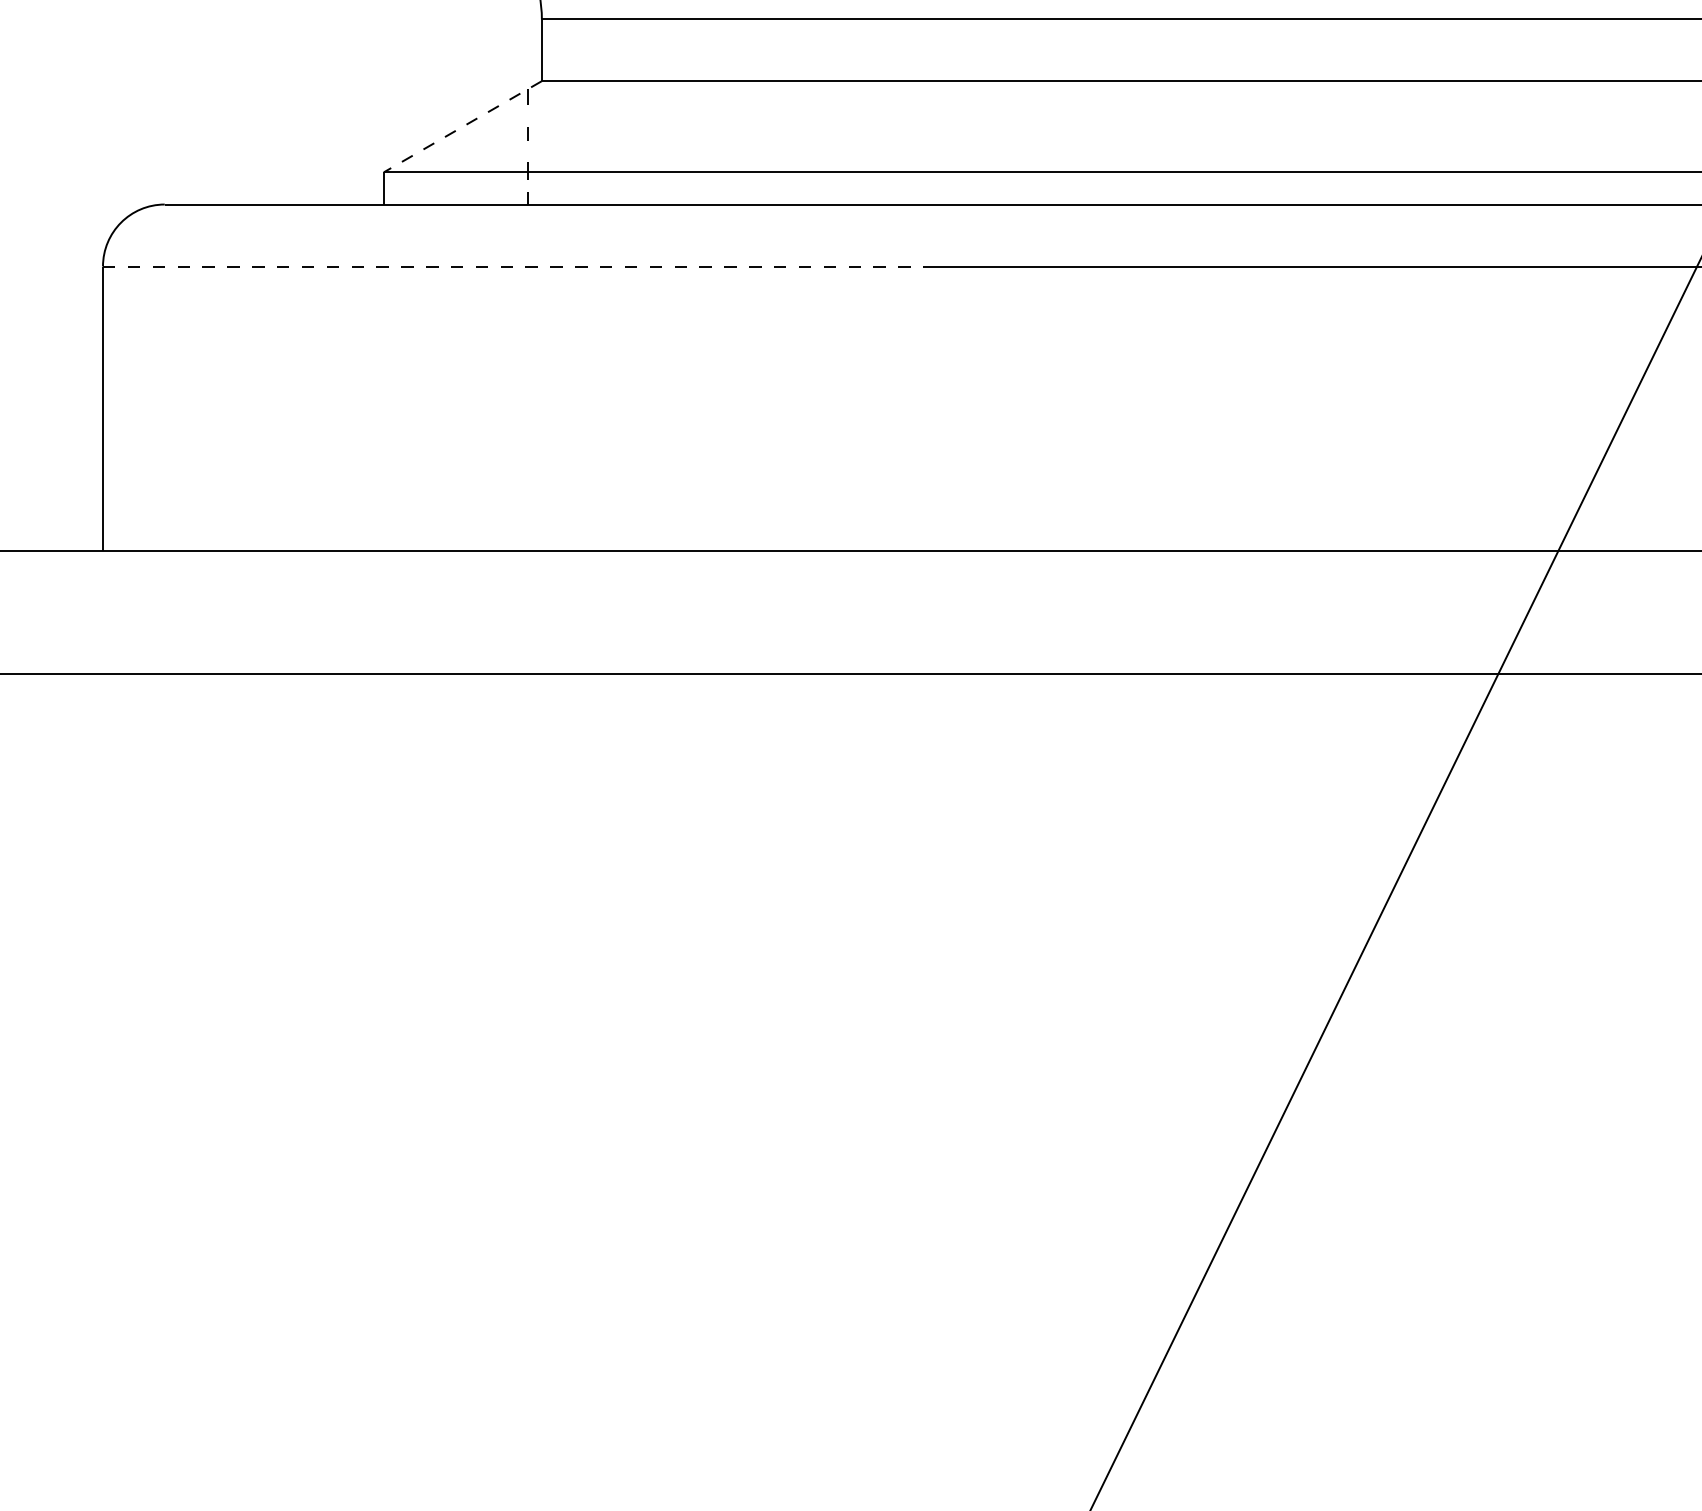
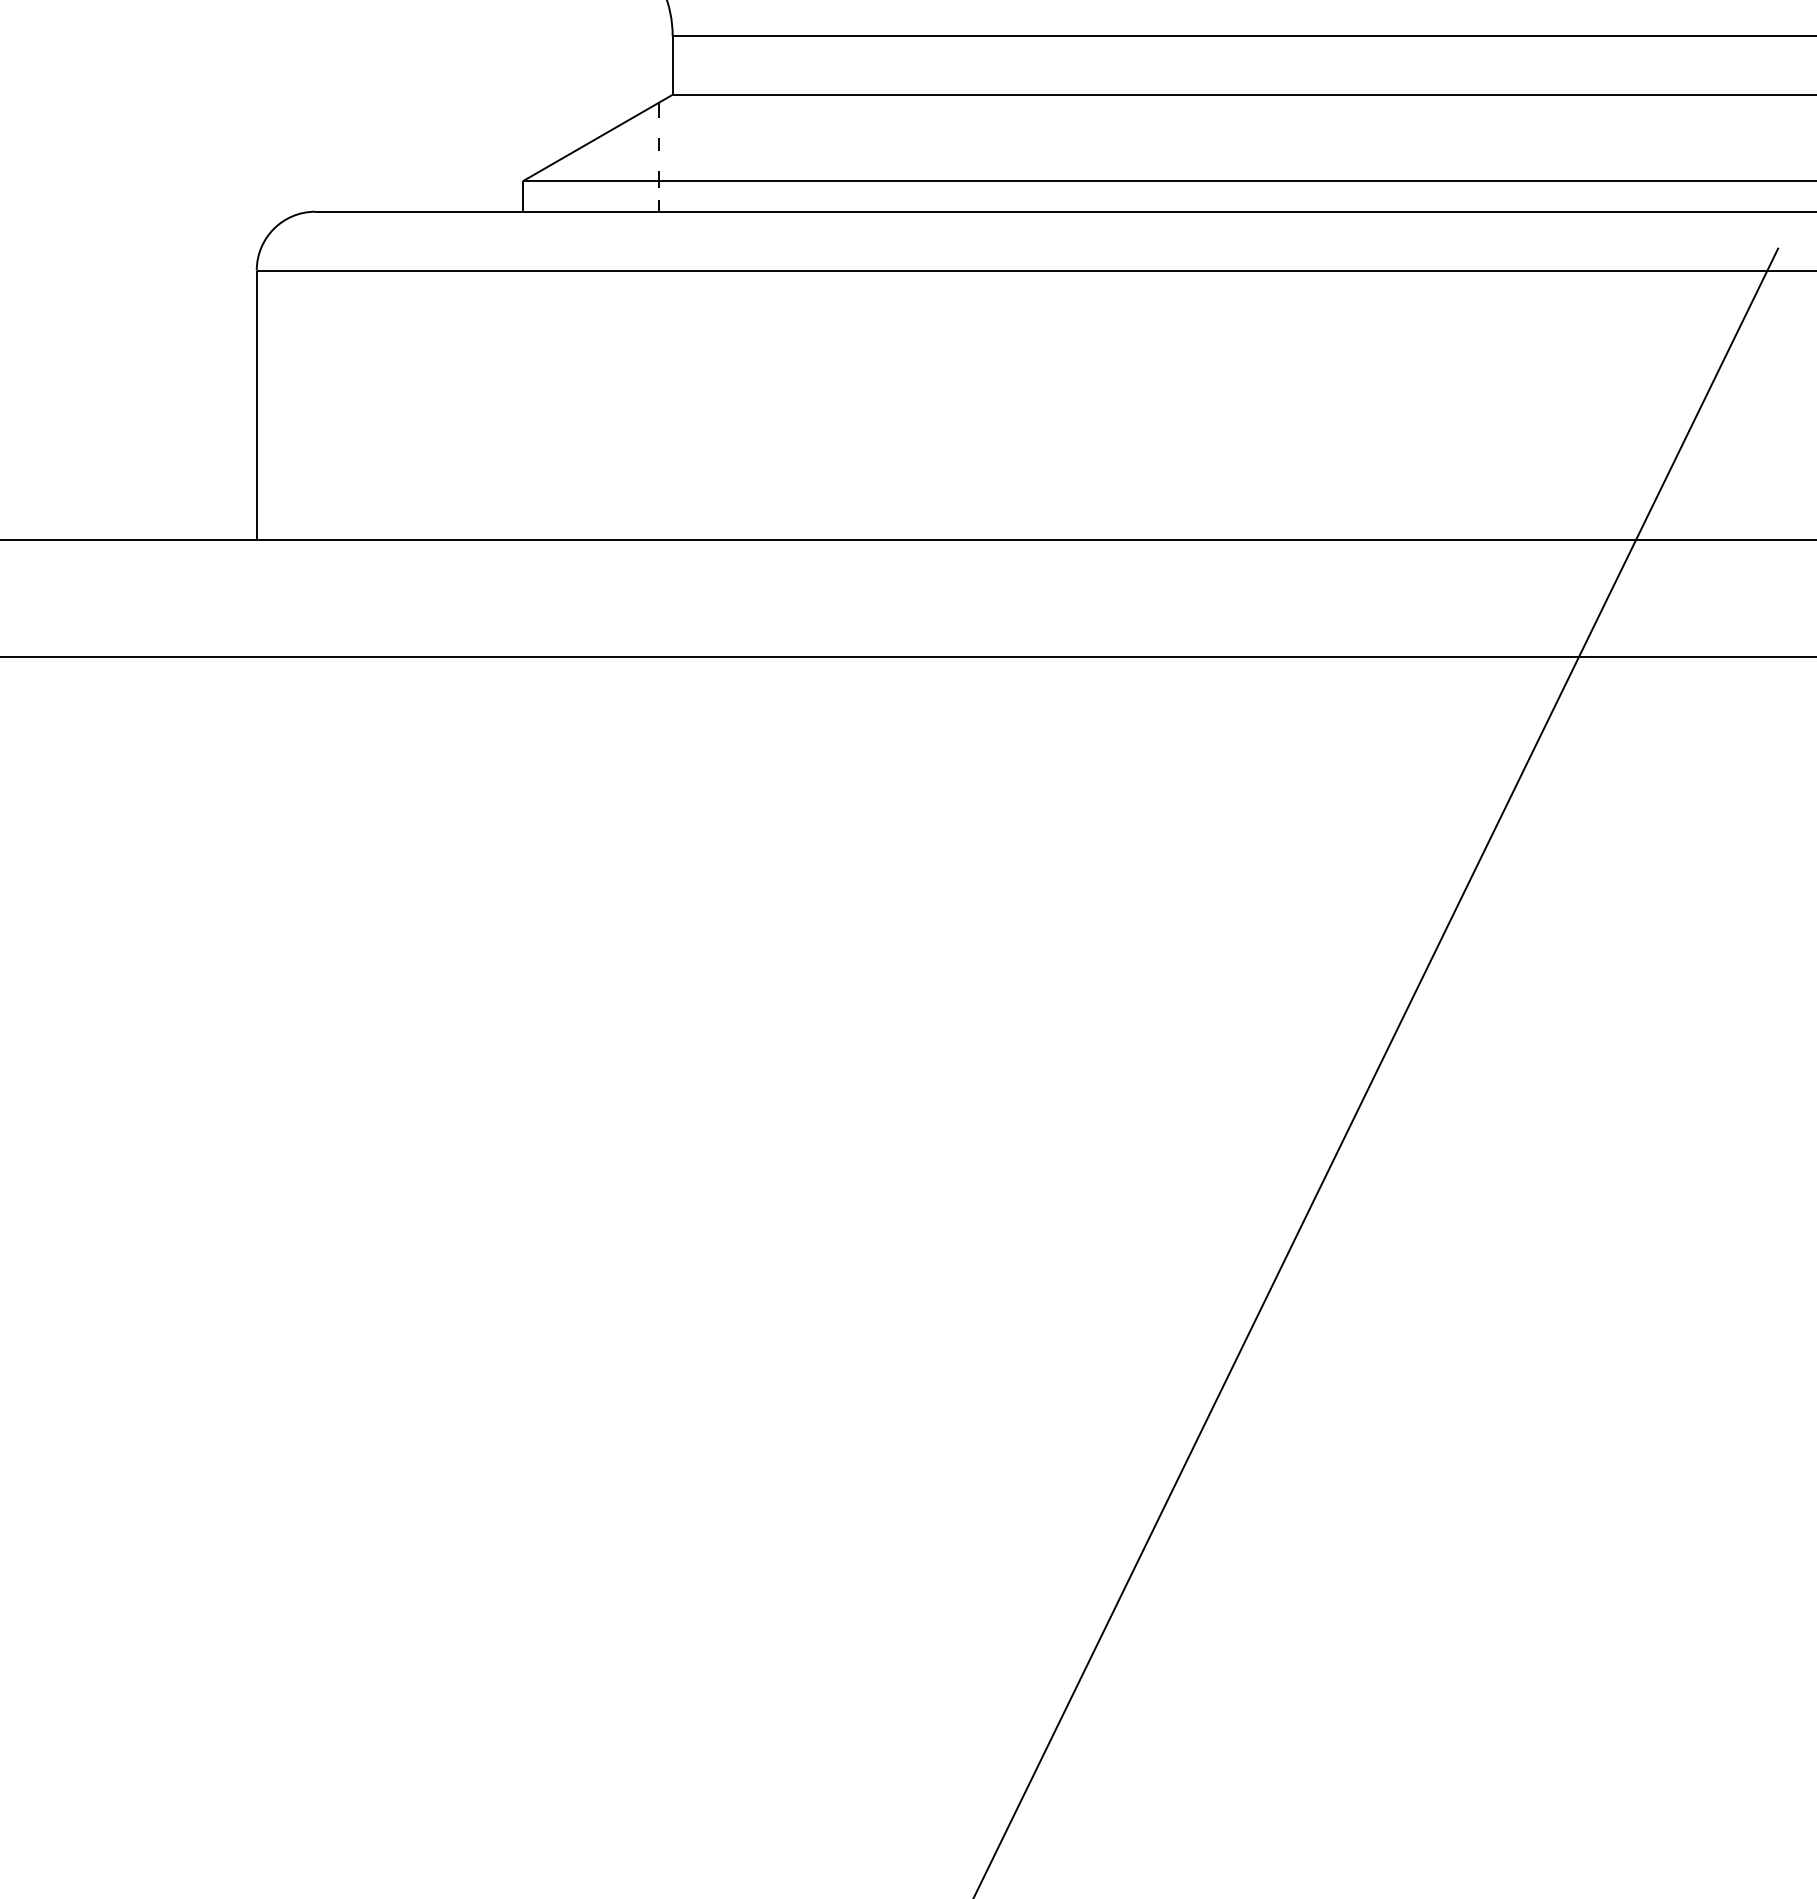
line: (462, 127) -> (597, 138), dashed -> solid
line: (513, 266) -> (645, 270), dashed -> solid

